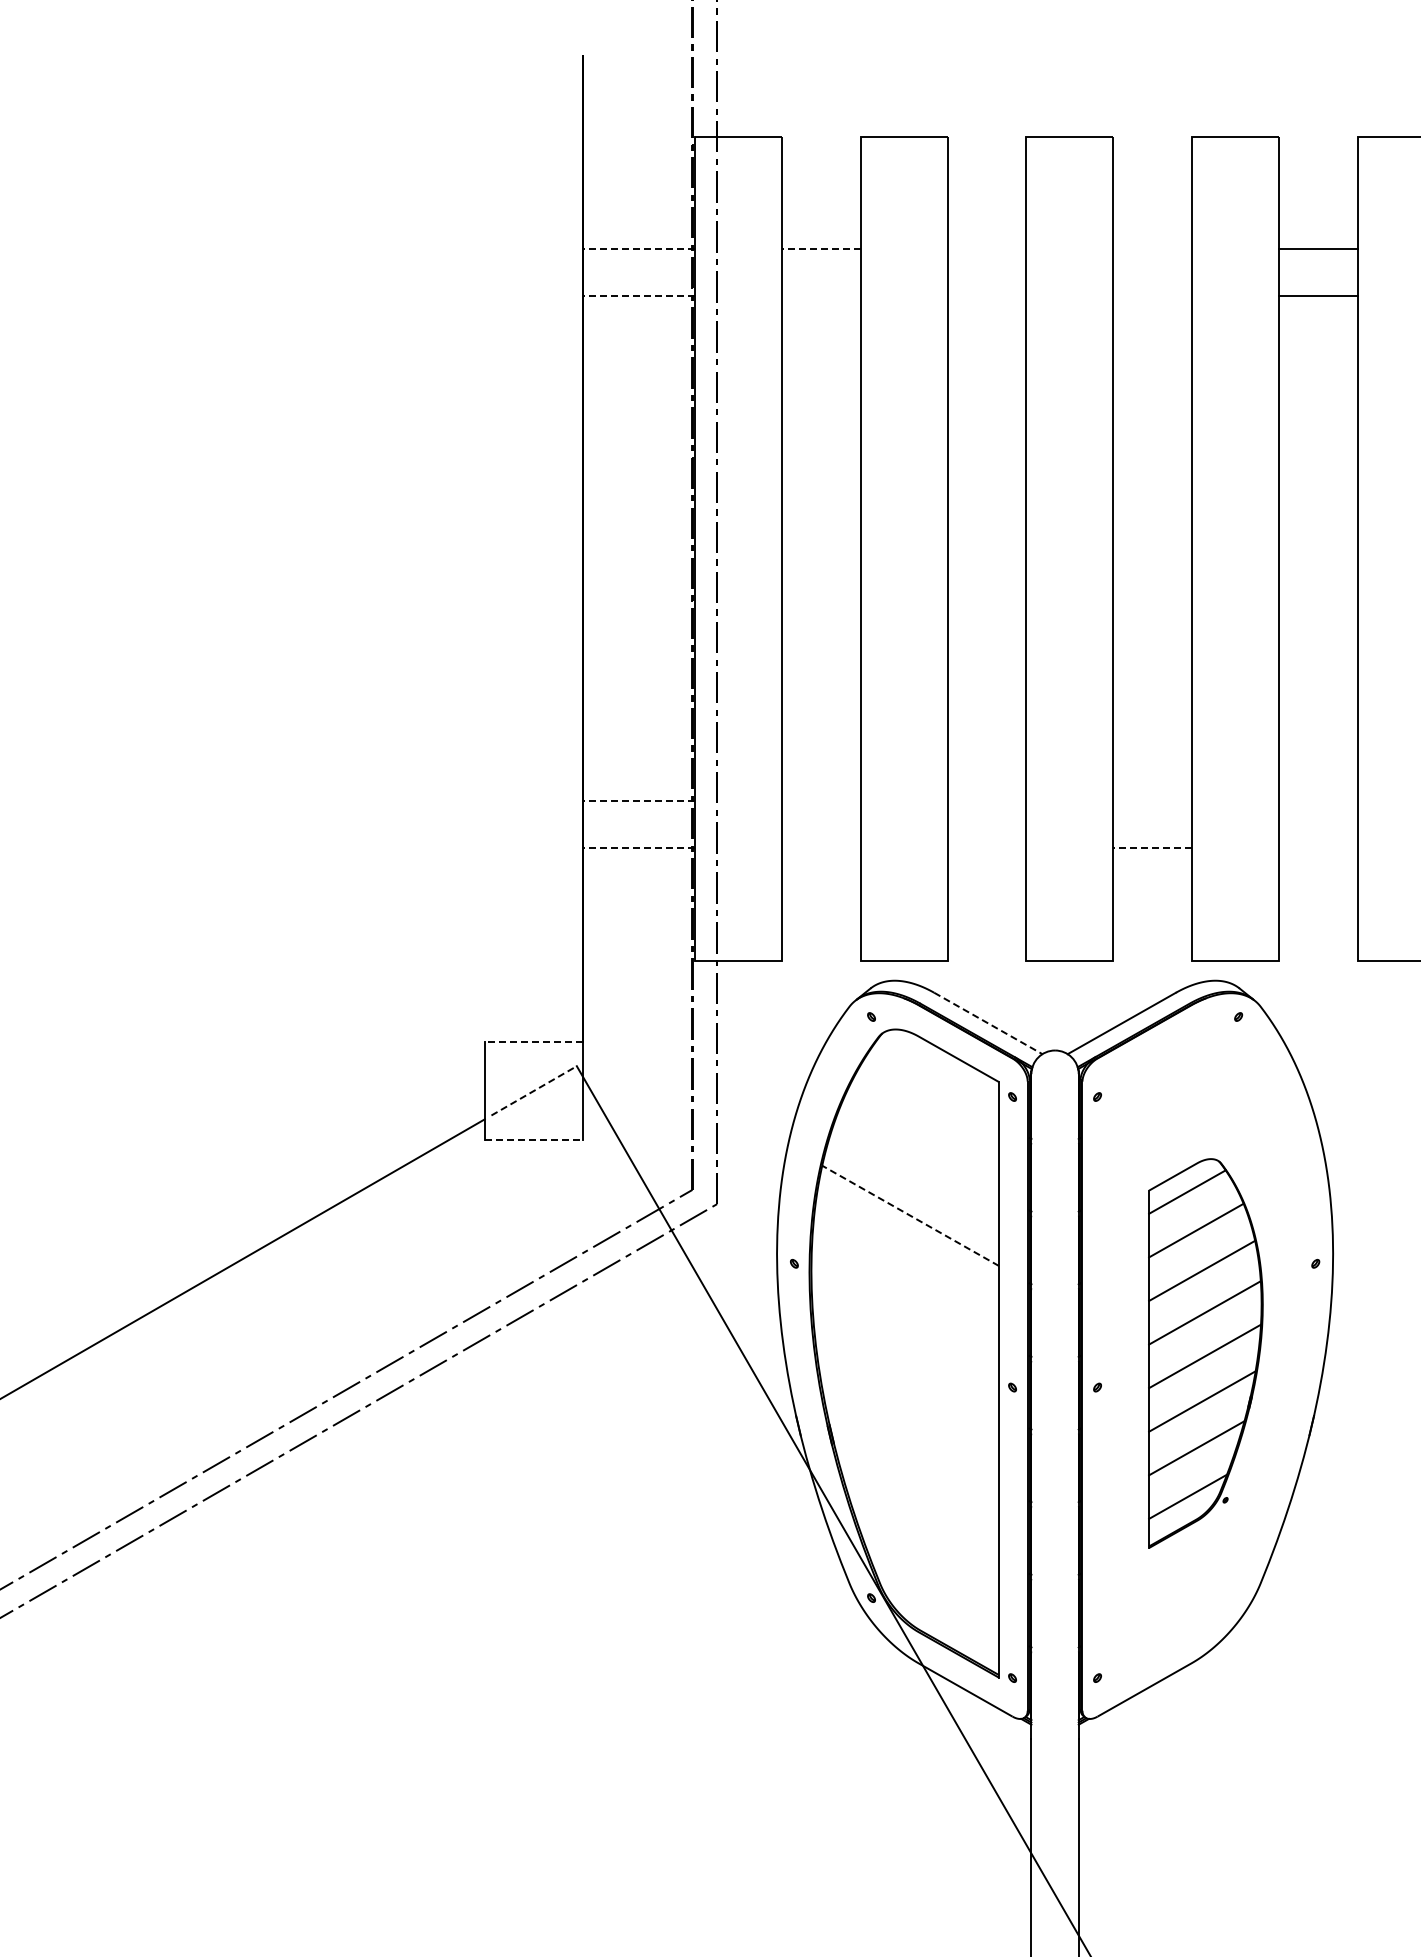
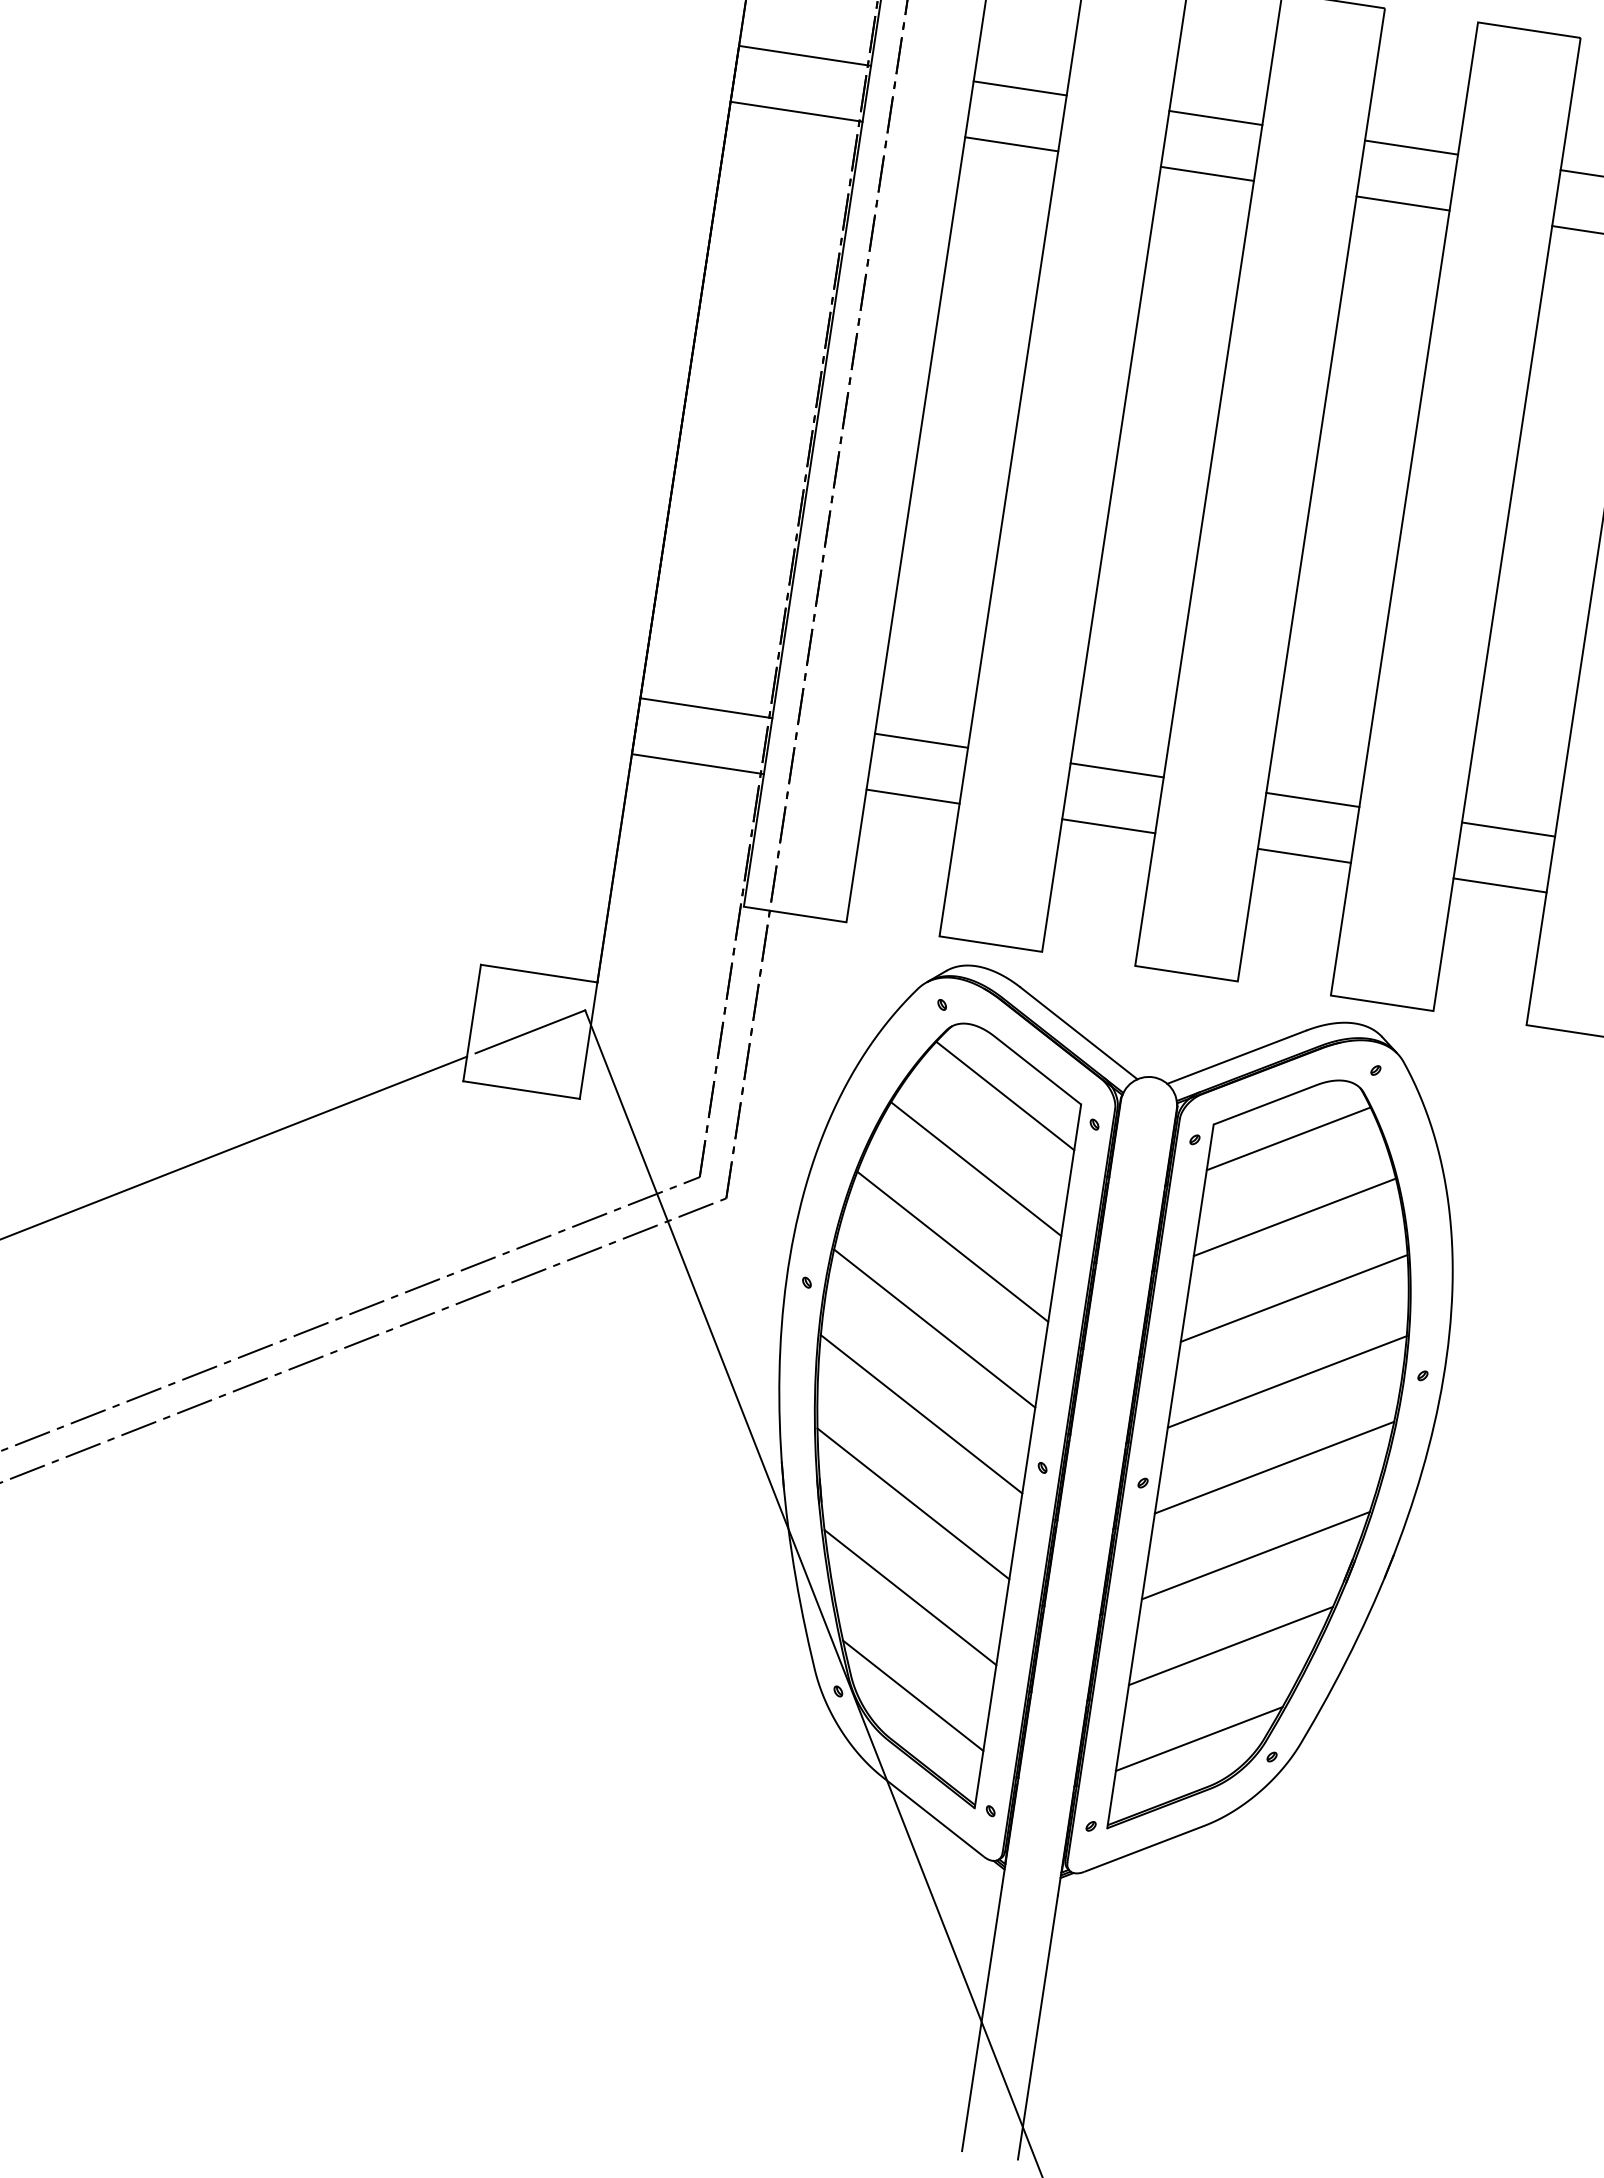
line: (639, 248) -> (805, 55), dashed -> solid
line: (820, 248) -> (1019, 87), dashed -> solid
line: (986, 248) -> (1215, 117), added
line: (1152, 248) -> (1411, 147), added
line: (639, 296) -> (796, 112), dashed -> solid
line: (821, 296) -> (1011, 144), added
line: (986, 296) -> (1206, 174), added
line: (1152, 296) -> (1402, 203), added
line: (639, 801) -> (706, 708), dashed -> solid
line: (821, 801) -> (921, 741), added
line: (986, 801) -> (1116, 770), added
line: (1152, 801) -> (1312, 800), added
line: (1317, 801) -> (1507, 829), added
line: (639, 848) -> (698, 764), dashed -> solid
line: (821, 848) -> (913, 796), added
line: (986, 848) -> (1108, 826), added
line: (1152, 848) -> (1304, 856), dashed -> solid
line: (1317, 848) -> (1499, 885), added
line: (988, 1023) -> (1079, 1033), dashed -> solid
line: (533, 1041) -> (538, 973), dashed -> solid
line: (934, 1084) -> (1004, 1095), added
line: (534, 1090) -> (530, 1031), dashed -> solid
line: (534, 1140) -> (521, 1090), dashed -> solid
line: (919, 1148) -> (975, 1168), added
line: (910, 1215) -> (952, 1246), dashed -> solid
line: (905, 1285) -> (934, 1328), added
part: (1205, 1353) -> (1276, 1462), size x1.67
line: (905, 1358) -> (921, 1414), added
line: (909, 1433) -> (912, 1503), added
line: (918, 1511) -> (909, 1597), added
line: (933, 1592) -> (912, 1695), added

